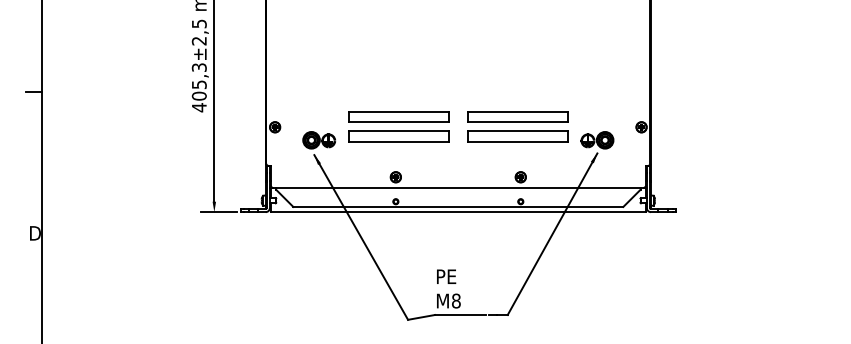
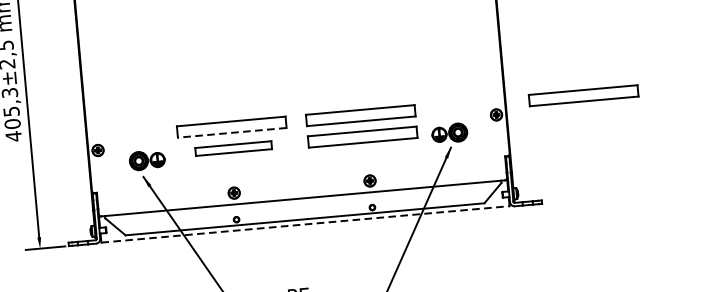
part: (722, 116) -> (583, 95), added
line: (399, 122) -> (232, 133), solid -> dashed
part: (398, 136) -> (233, 148), size x0.7
line: (458, 211) -> (305, 224), solid -> dashed

